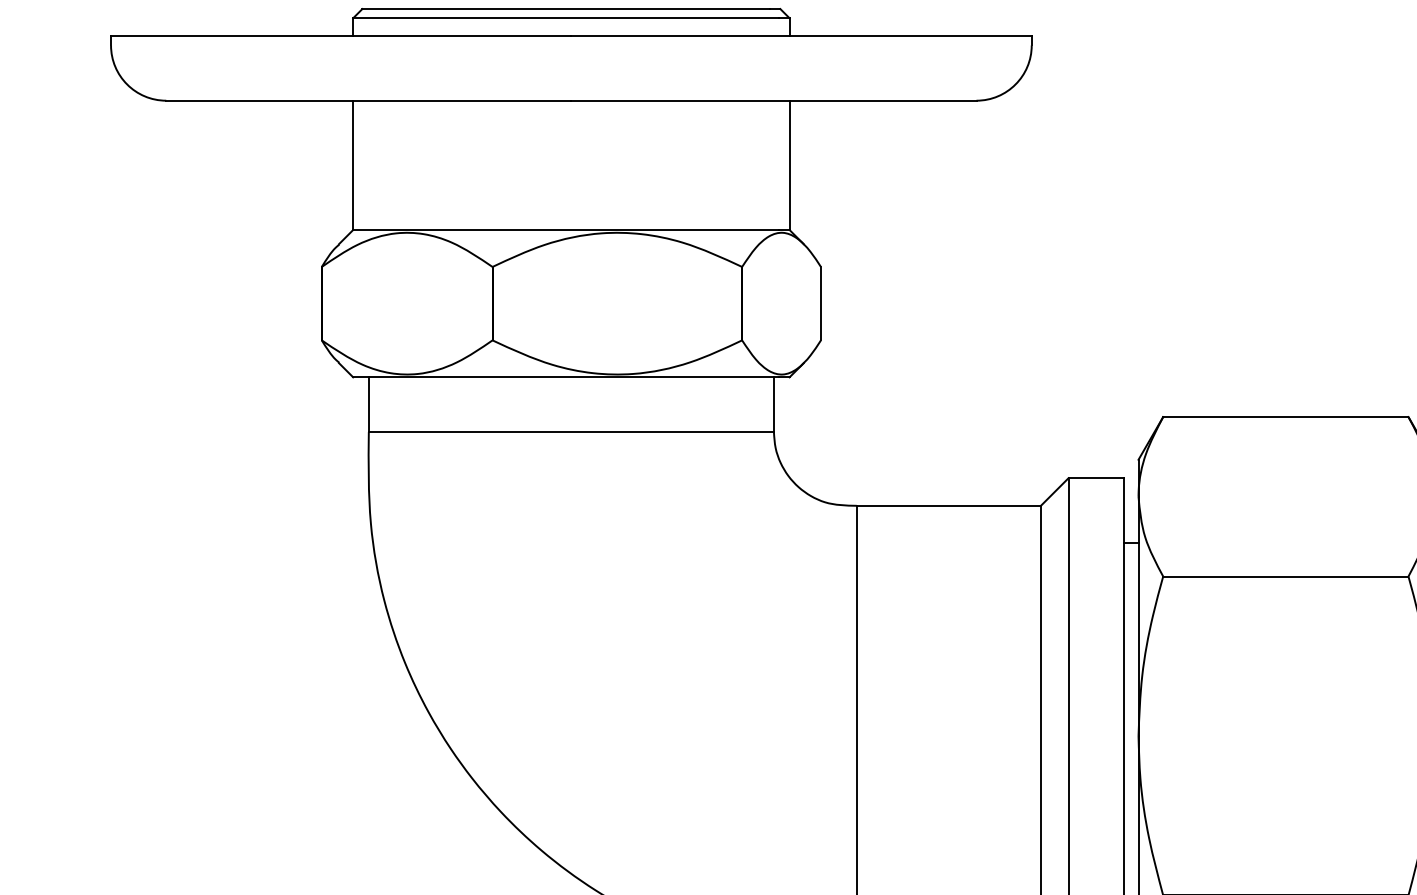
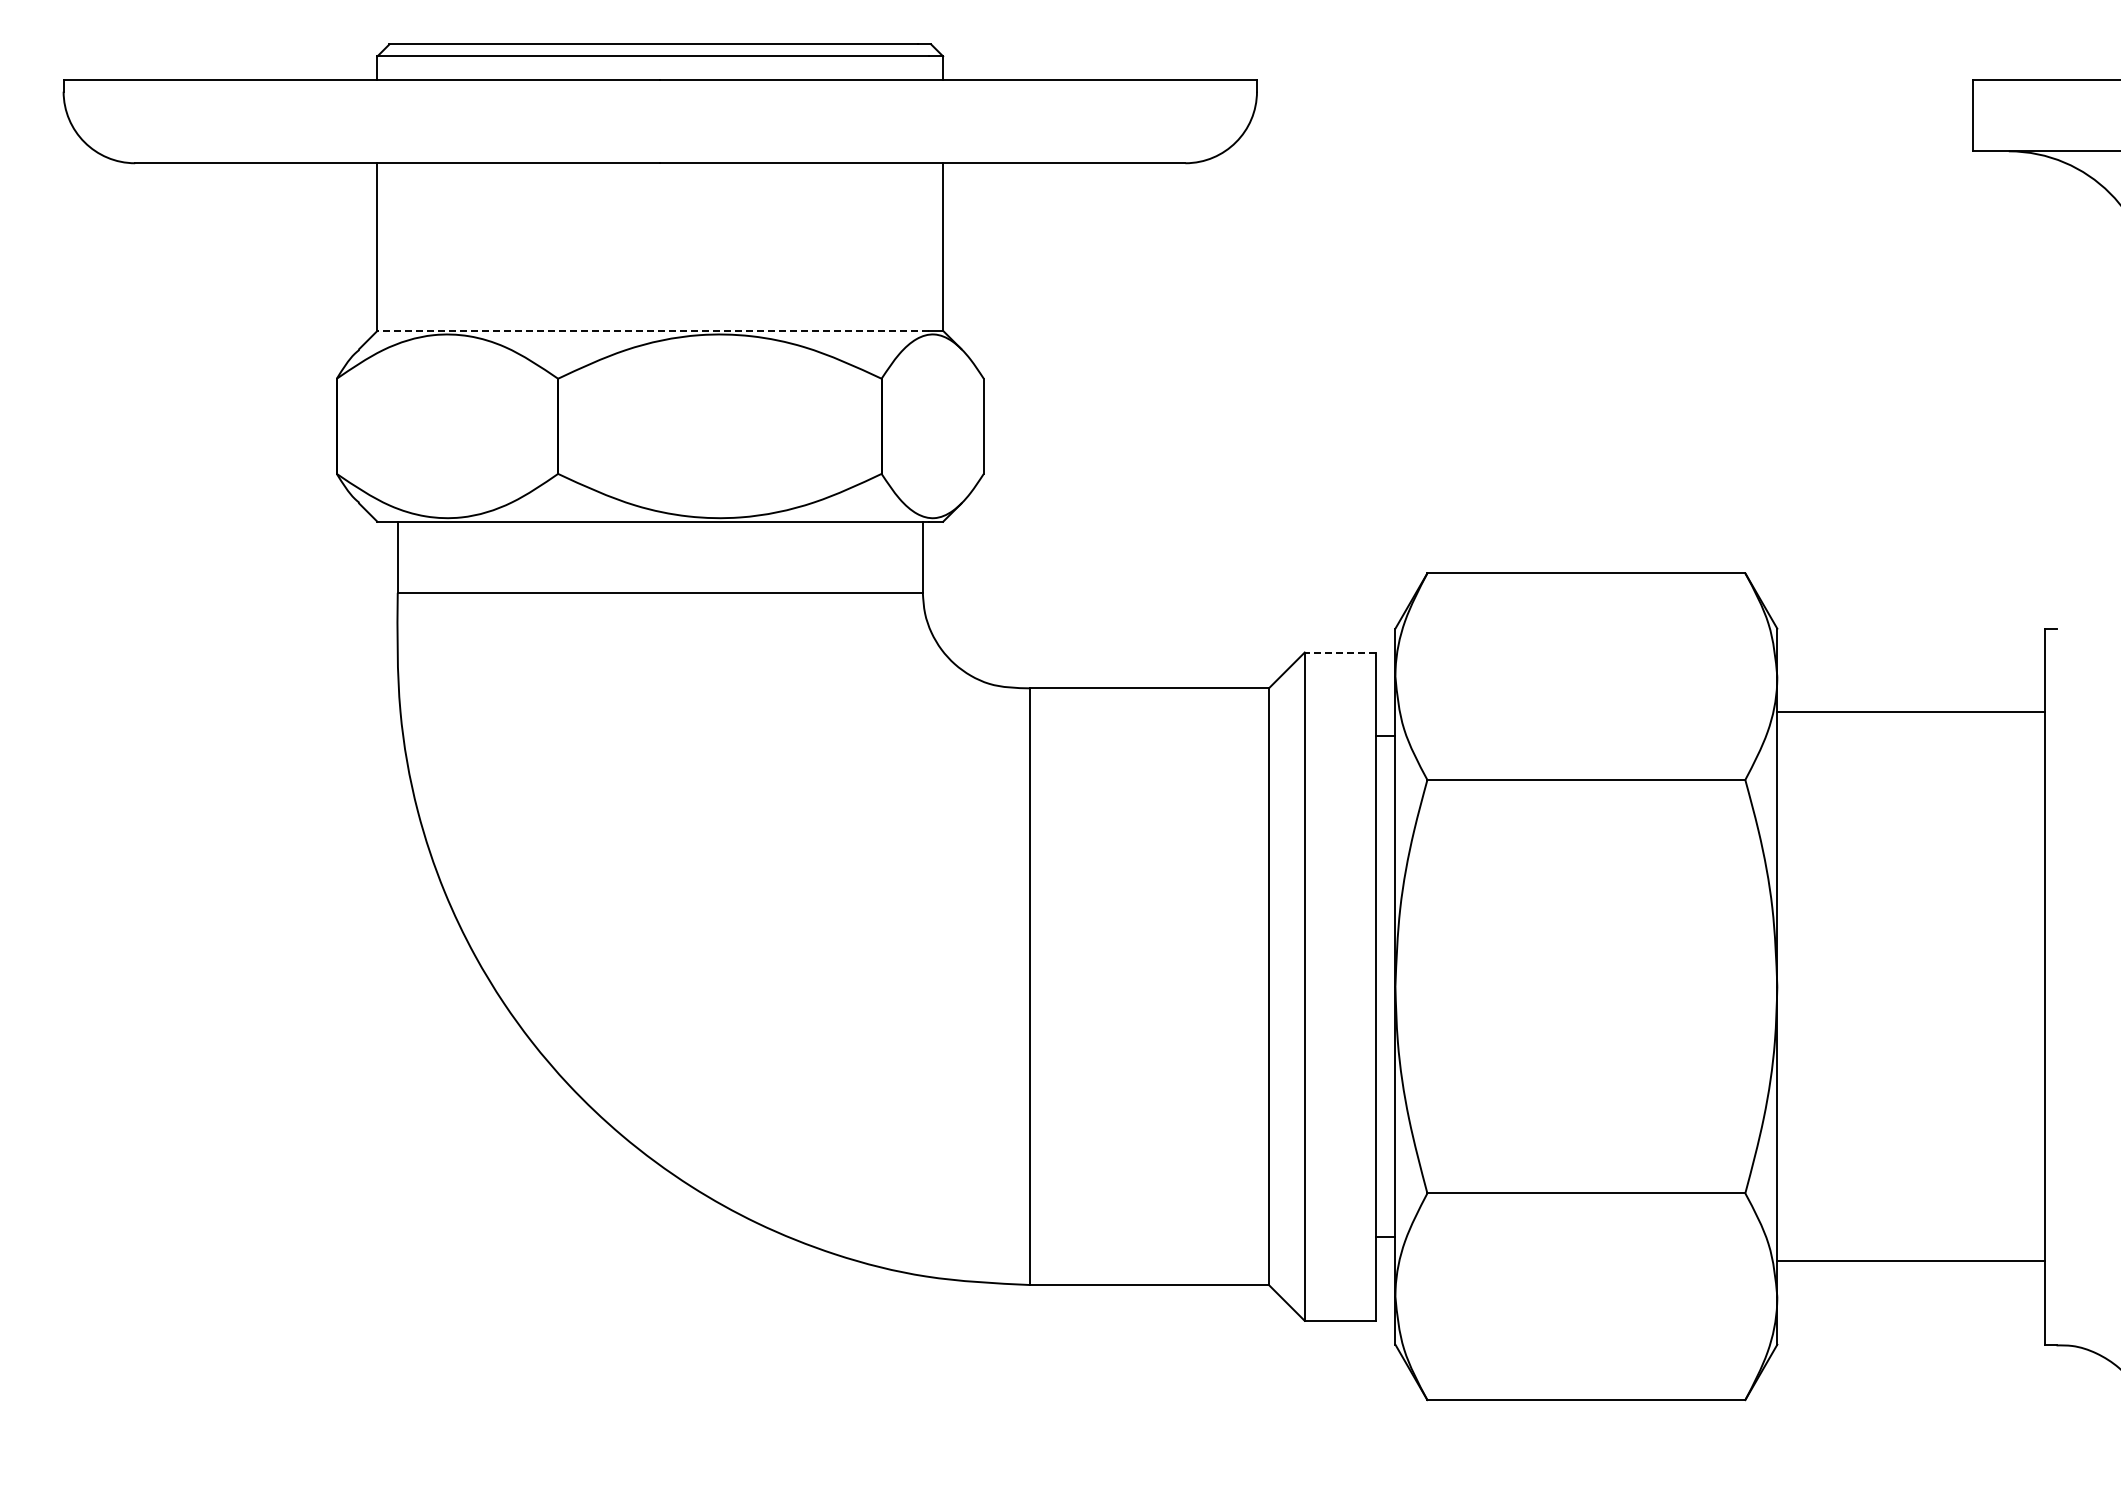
line: (566, 229) -> (653, 330), solid -> dashed
line: (1096, 478) -> (1340, 652), solid -> dashed

